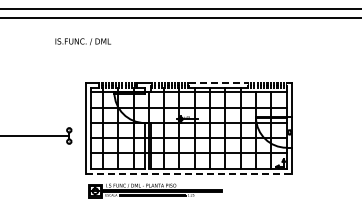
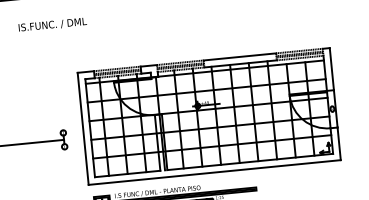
text: (82, 41) -> (51, 24), moved
line: (218, 82) -> (239, 56), dashed -> solid
line: (189, 174) -> (215, 172), dashed -> solid

